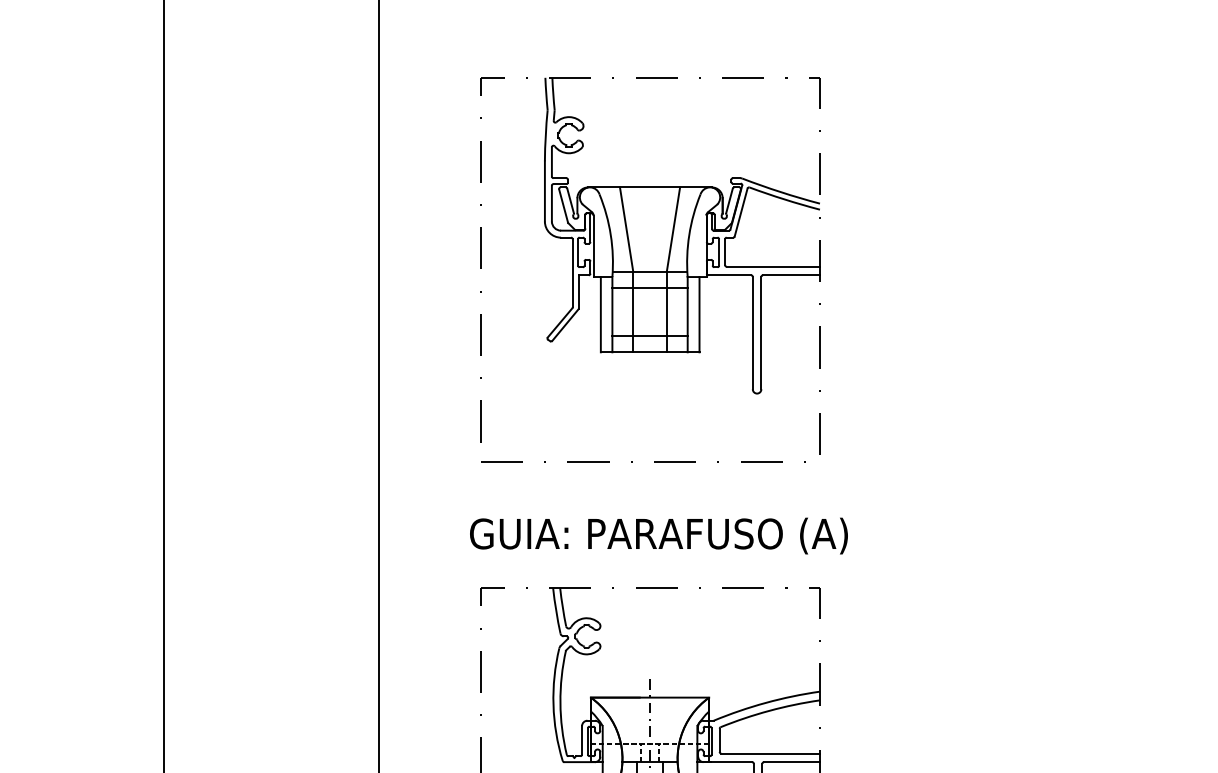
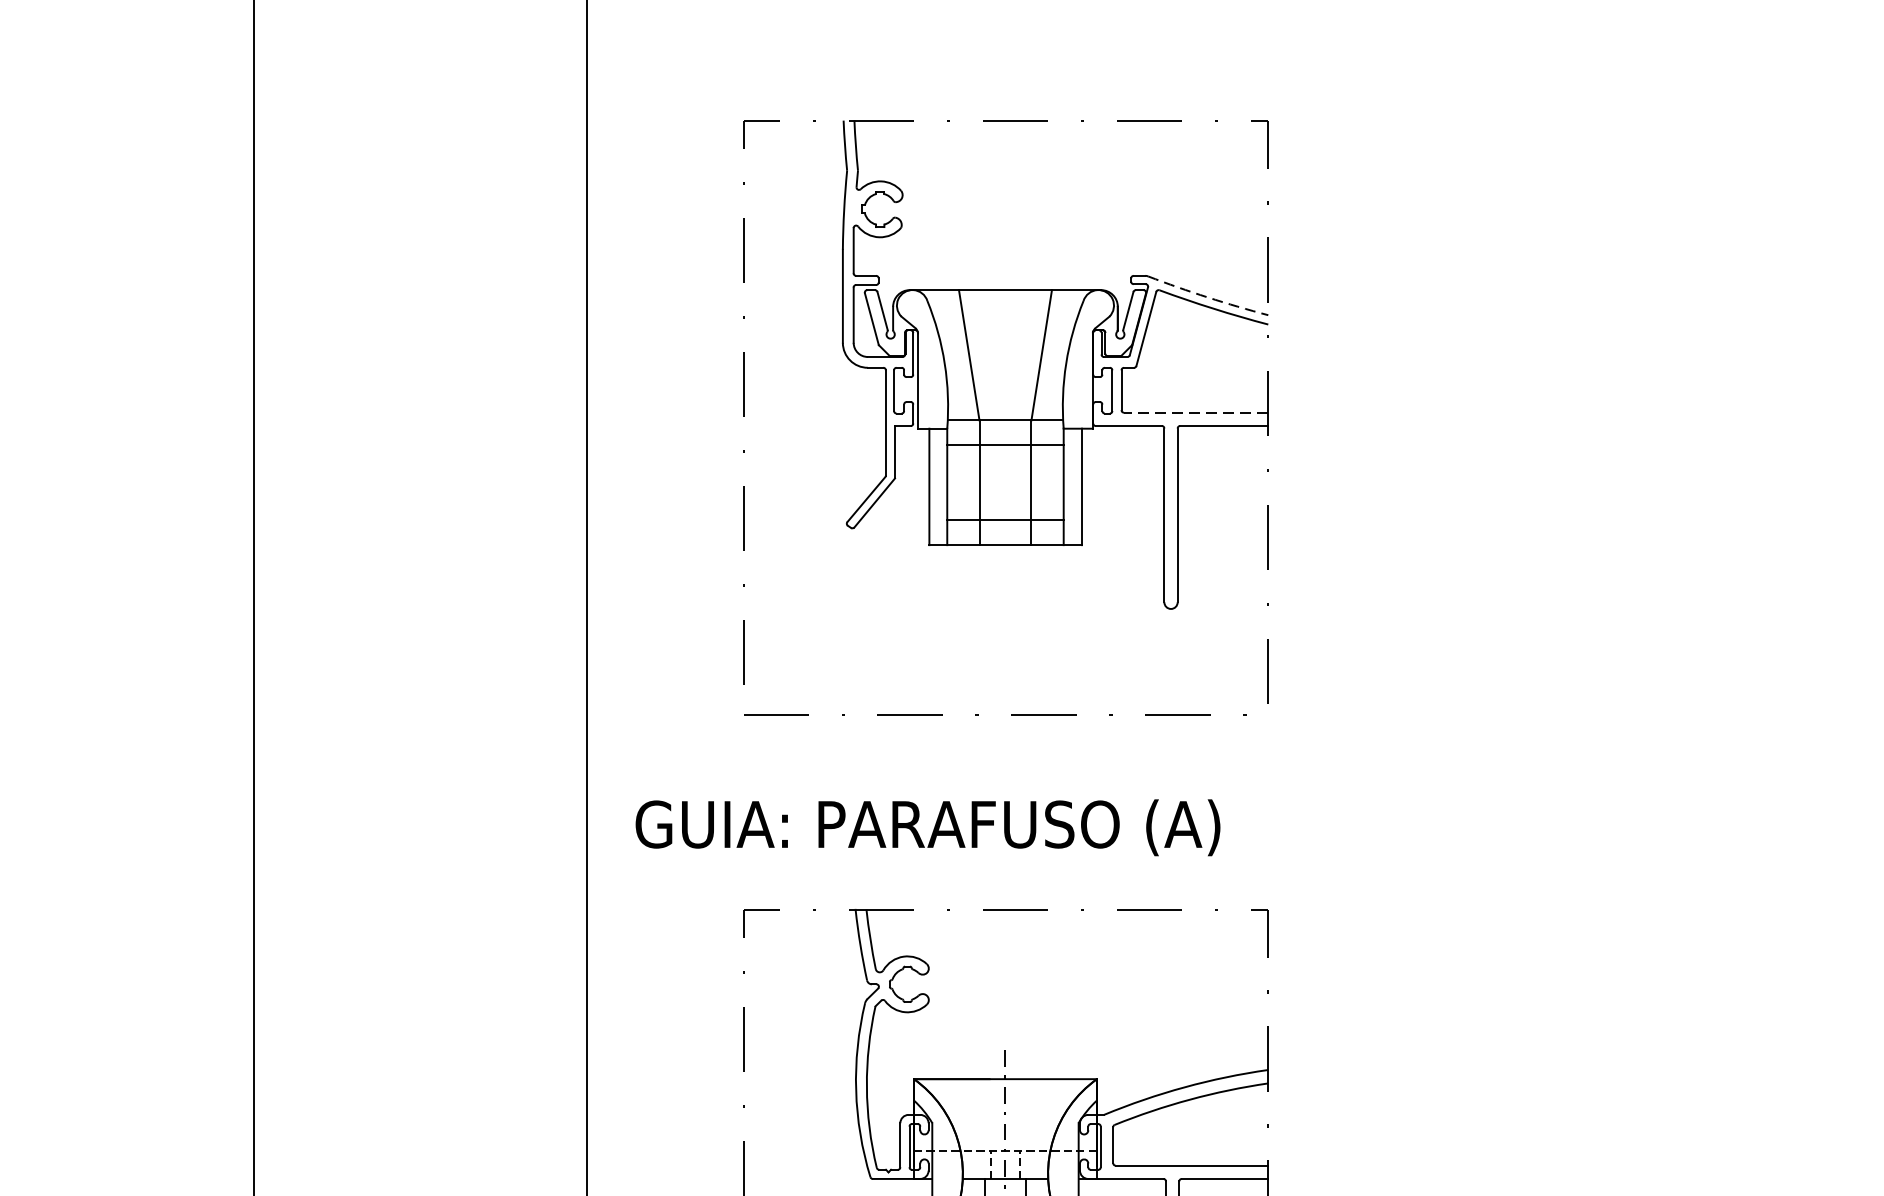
arc: (780, 192) -> (1207, 297), solid -> dashed
line: (773, 266) -> (1196, 412), solid -> dashed
text: (658, 535) -> (927, 826), moved

